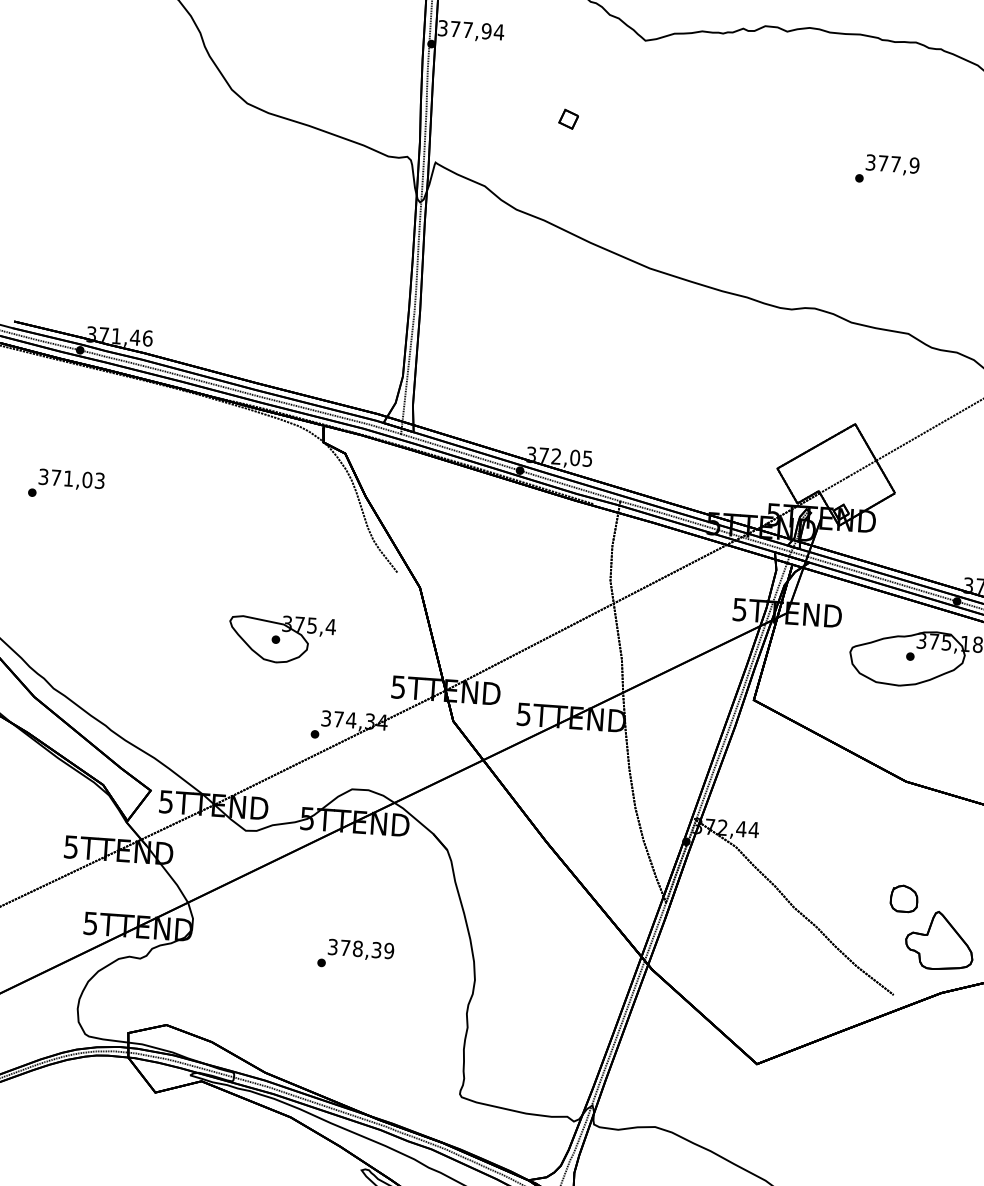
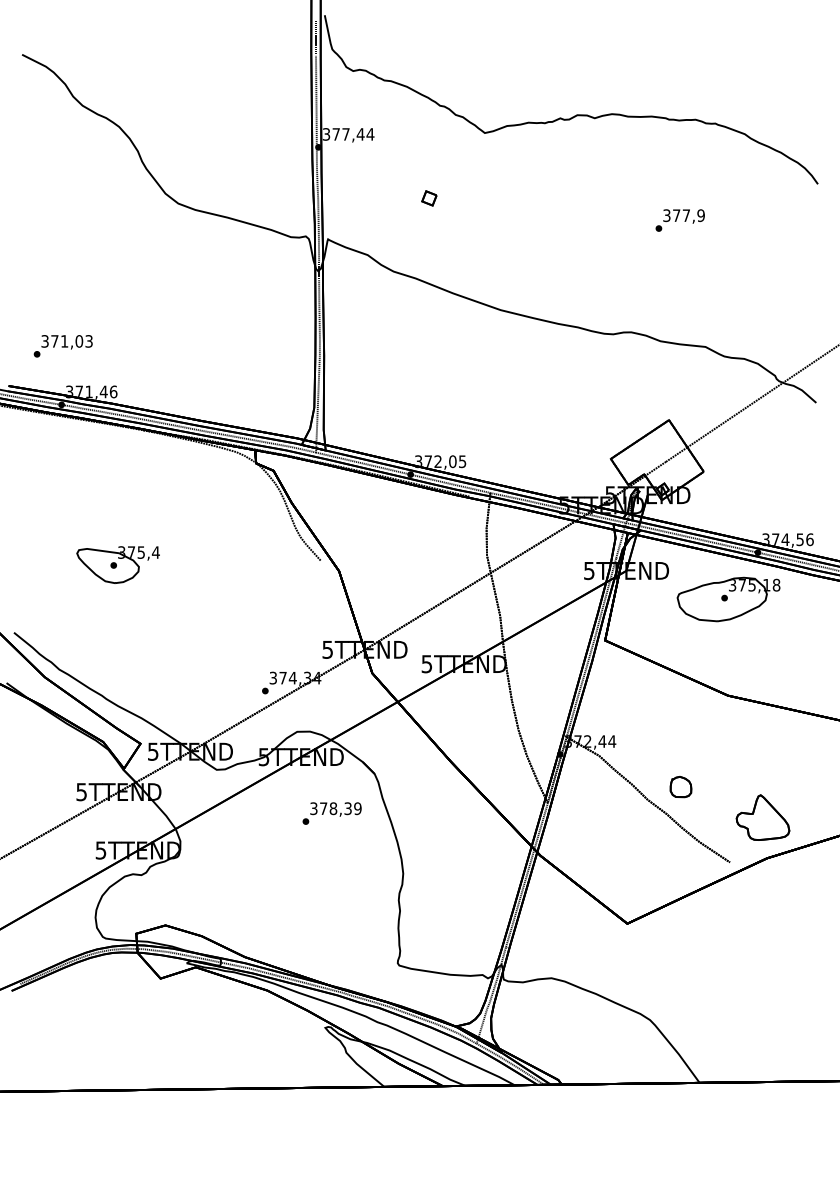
text: (486, 31) -> (360, 134), 377,94 -> 377,44
text: (65, 484) -> (62, 346), moved
part: (280, 638) -> (117, 564), moved
part: (903, 899) -> (680, 787), moved
text: (355, 954) -> (331, 813), moved

